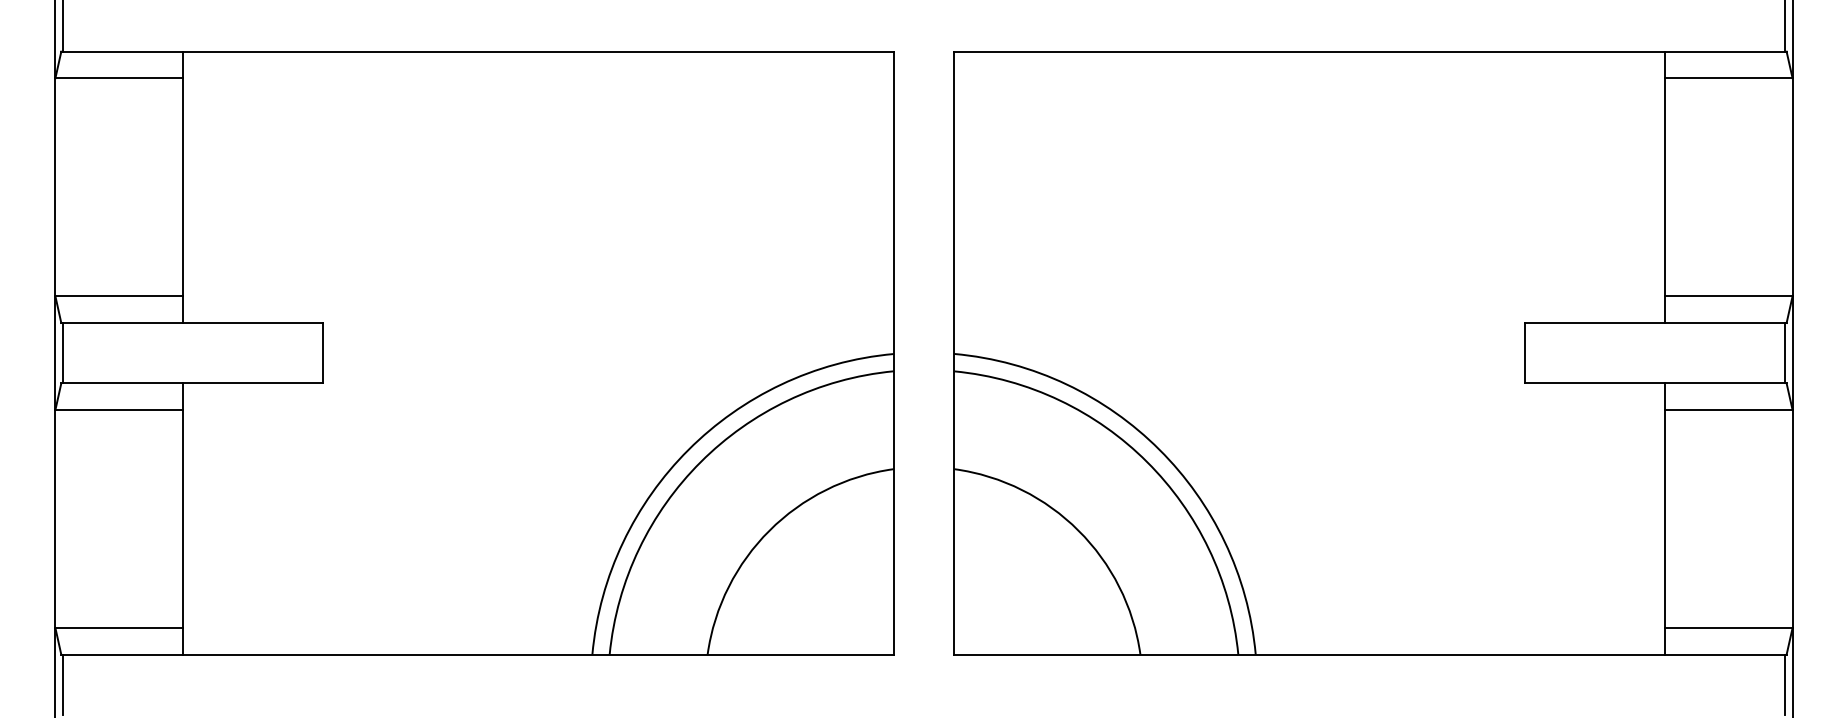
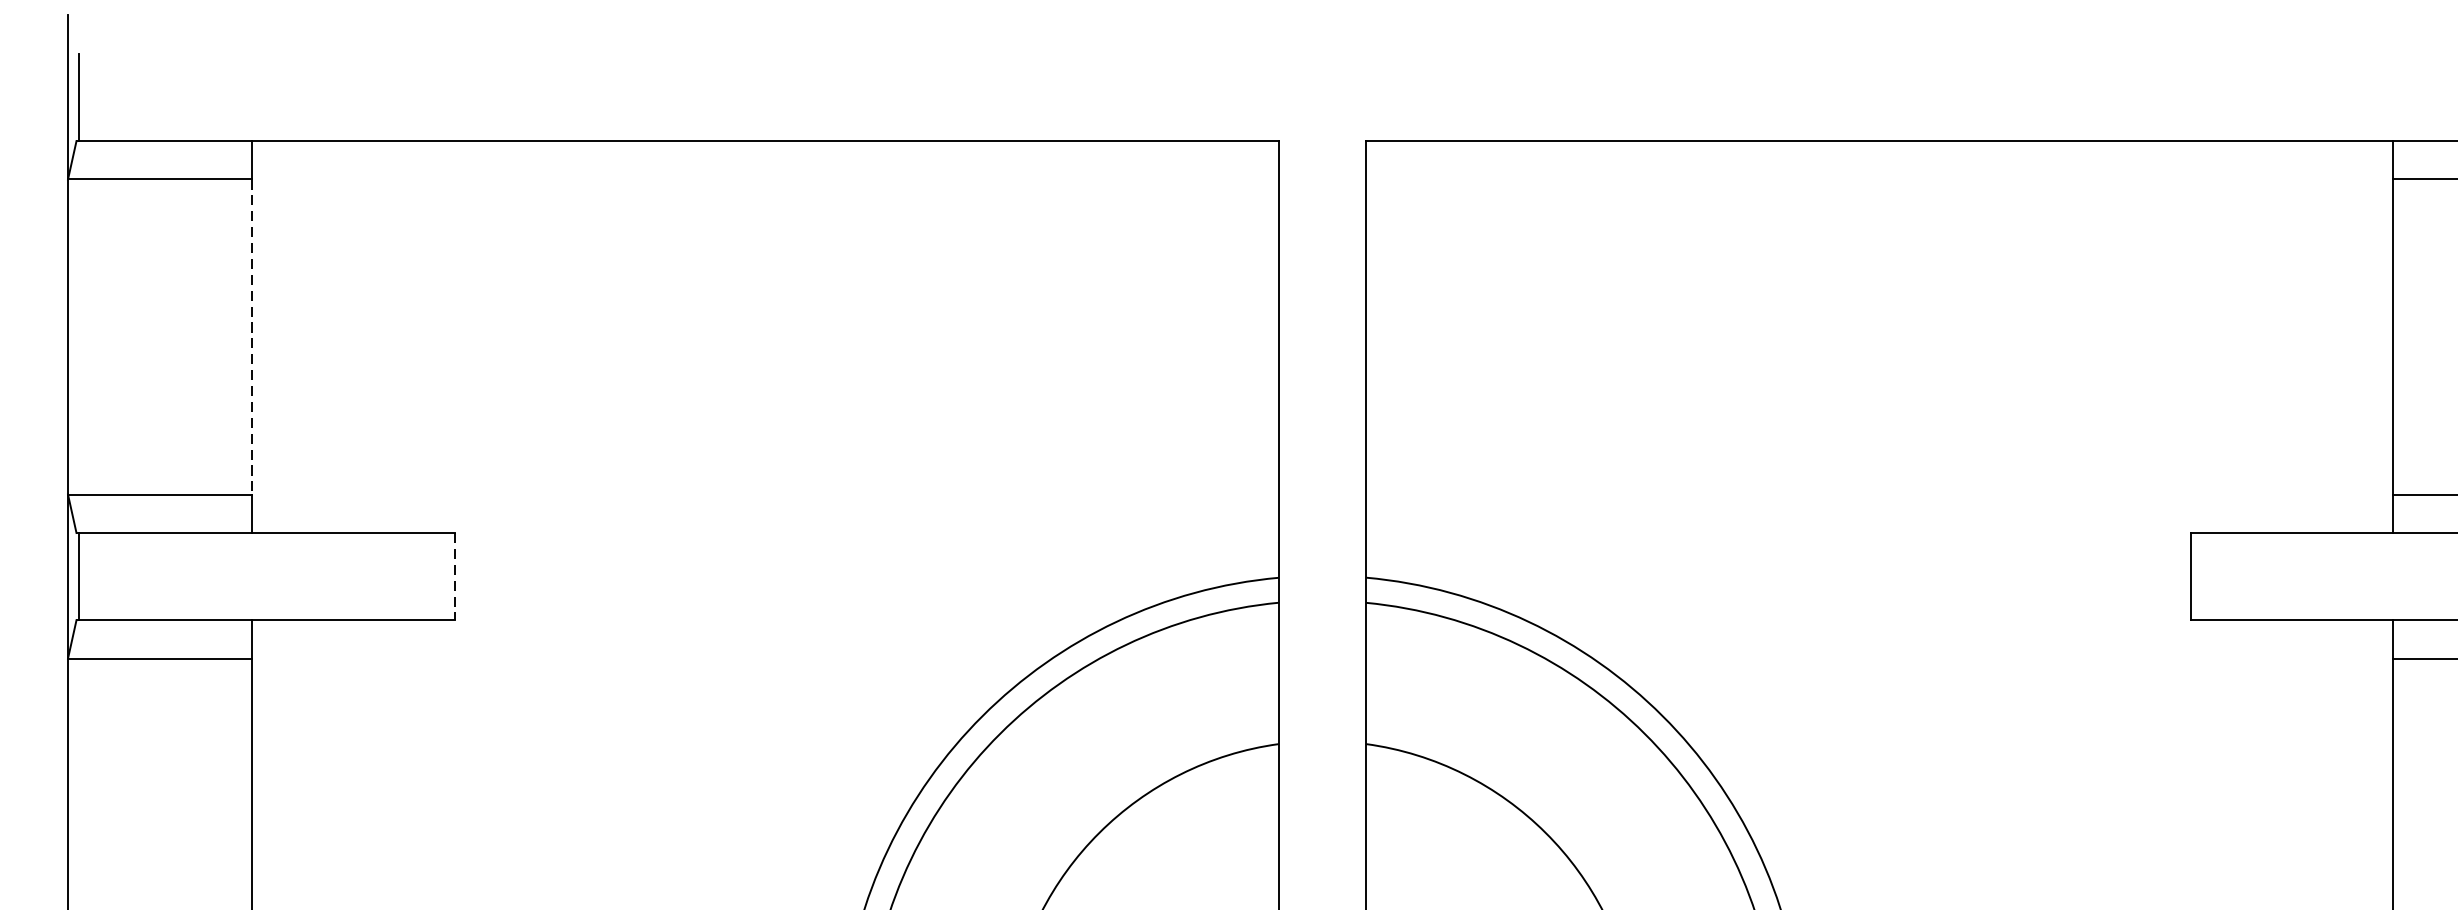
line: (183, 187) -> (252, 337), solid -> dashed
line: (323, 353) -> (455, 577), solid -> dashed

